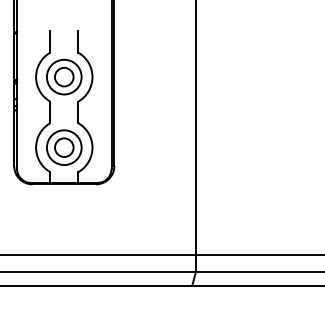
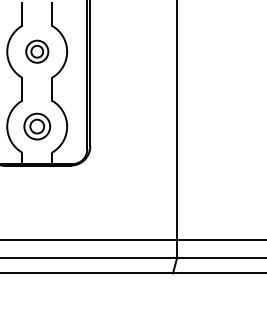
part: (64, 76) -> (37, 51), size x0.6
part: (64, 147) -> (37, 126), size x0.7

